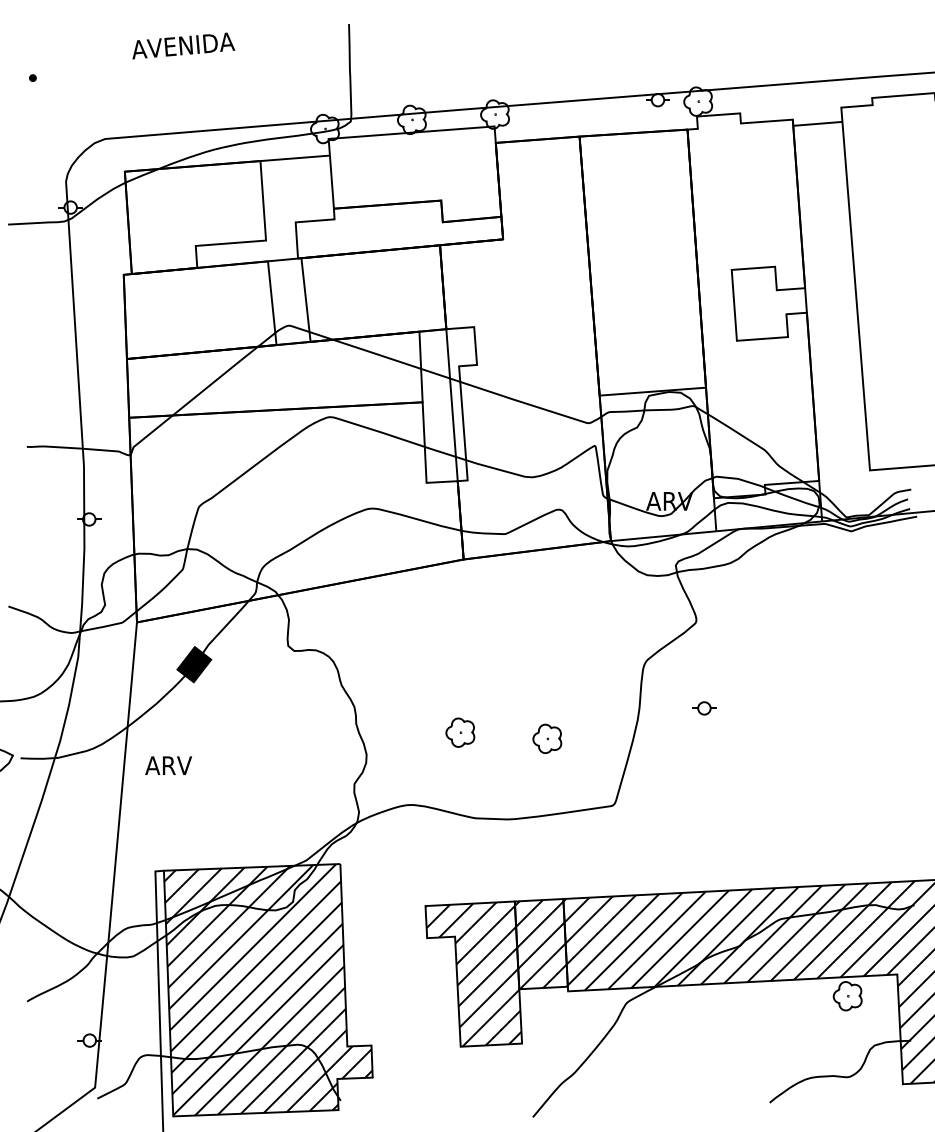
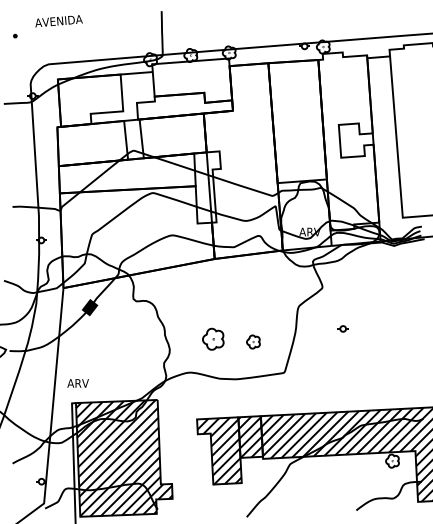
text: (182, 46) -> (58, 21), moved
part: (702, 707) -> (342, 328), moved
part: (458, 731) -> (212, 338), size x1.6
text: (167, 765) -> (77, 383), moved

